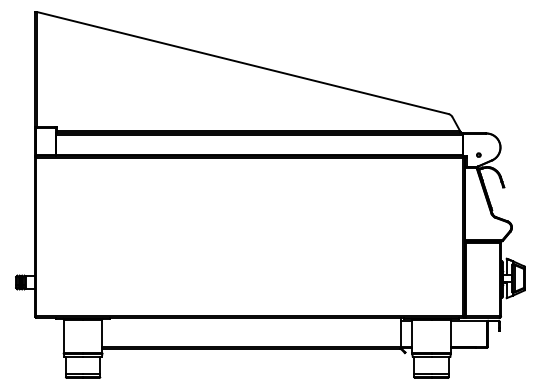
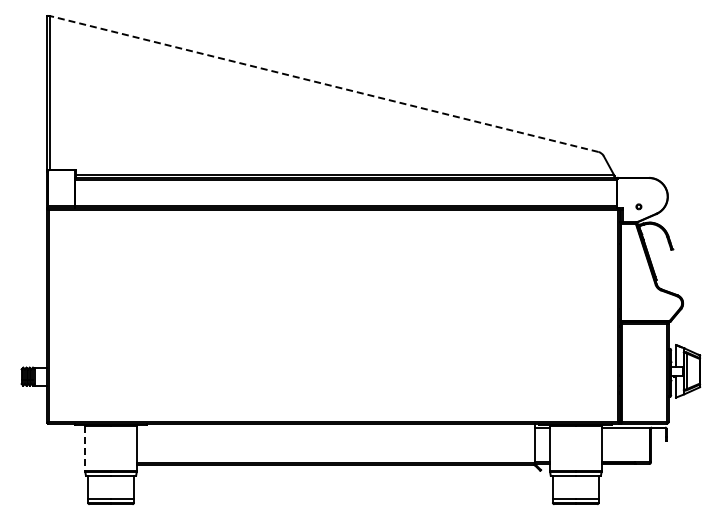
line: (243, 63) -> (324, 84), solid -> dashed
line: (63, 337) -> (85, 449), solid -> dashed

